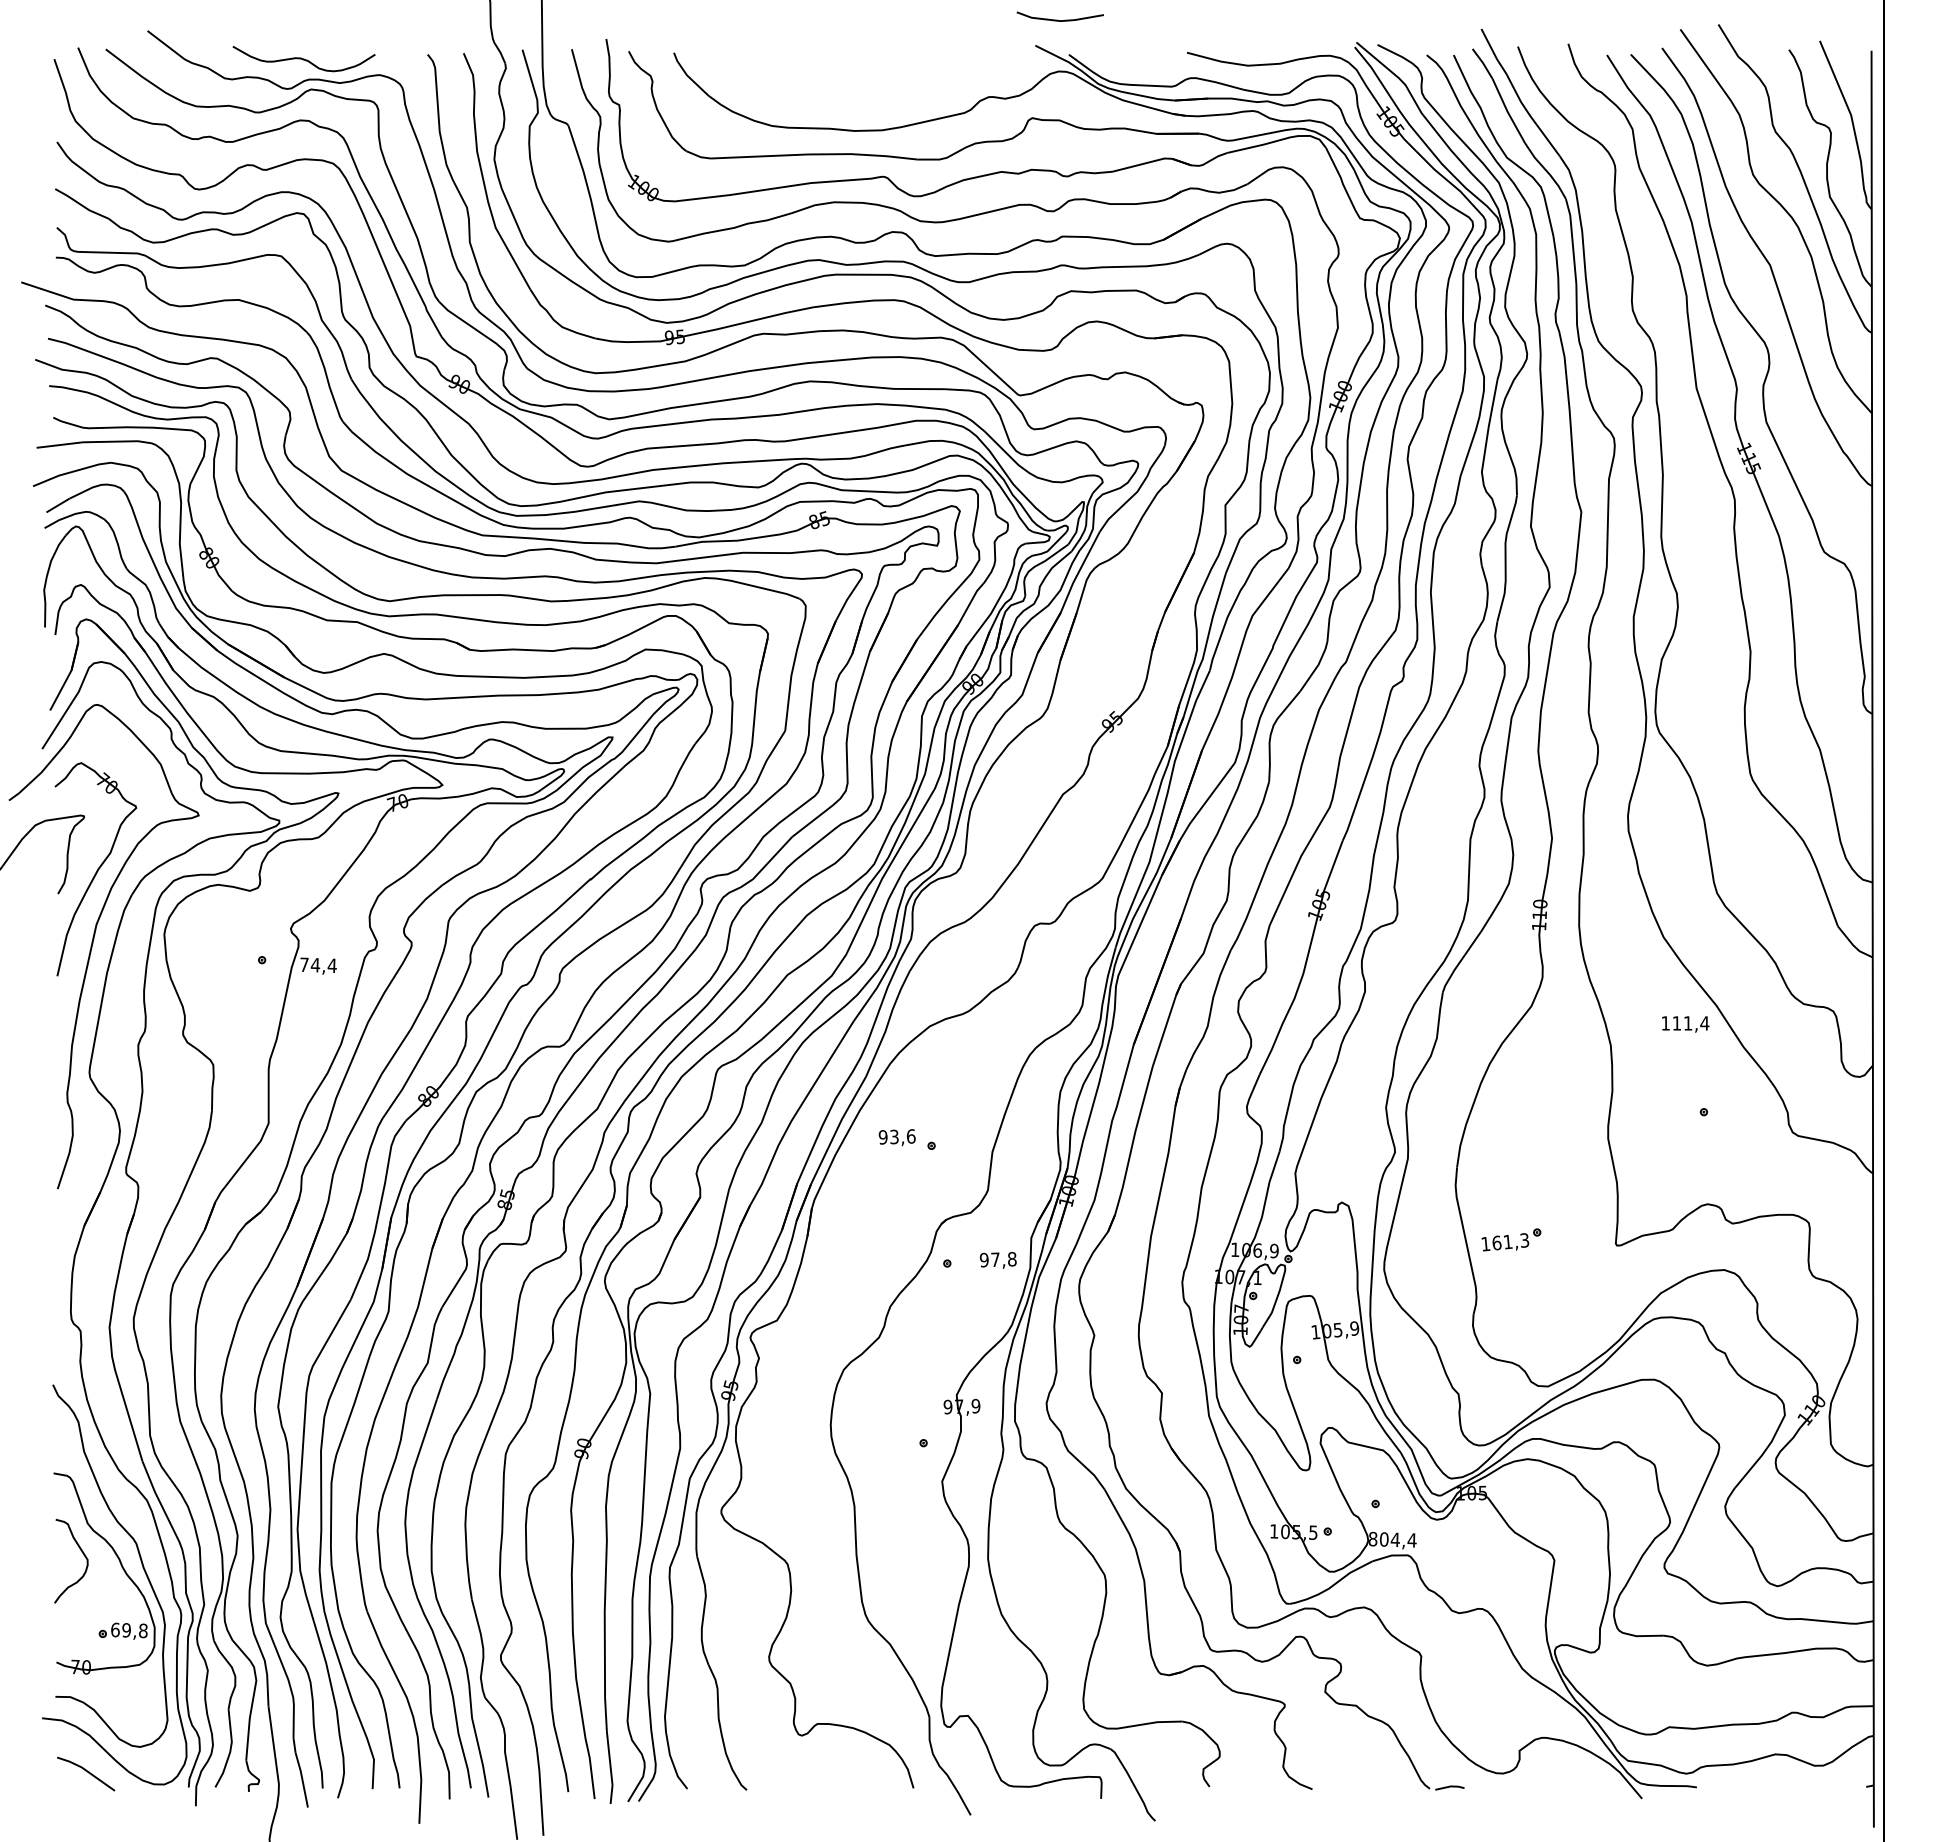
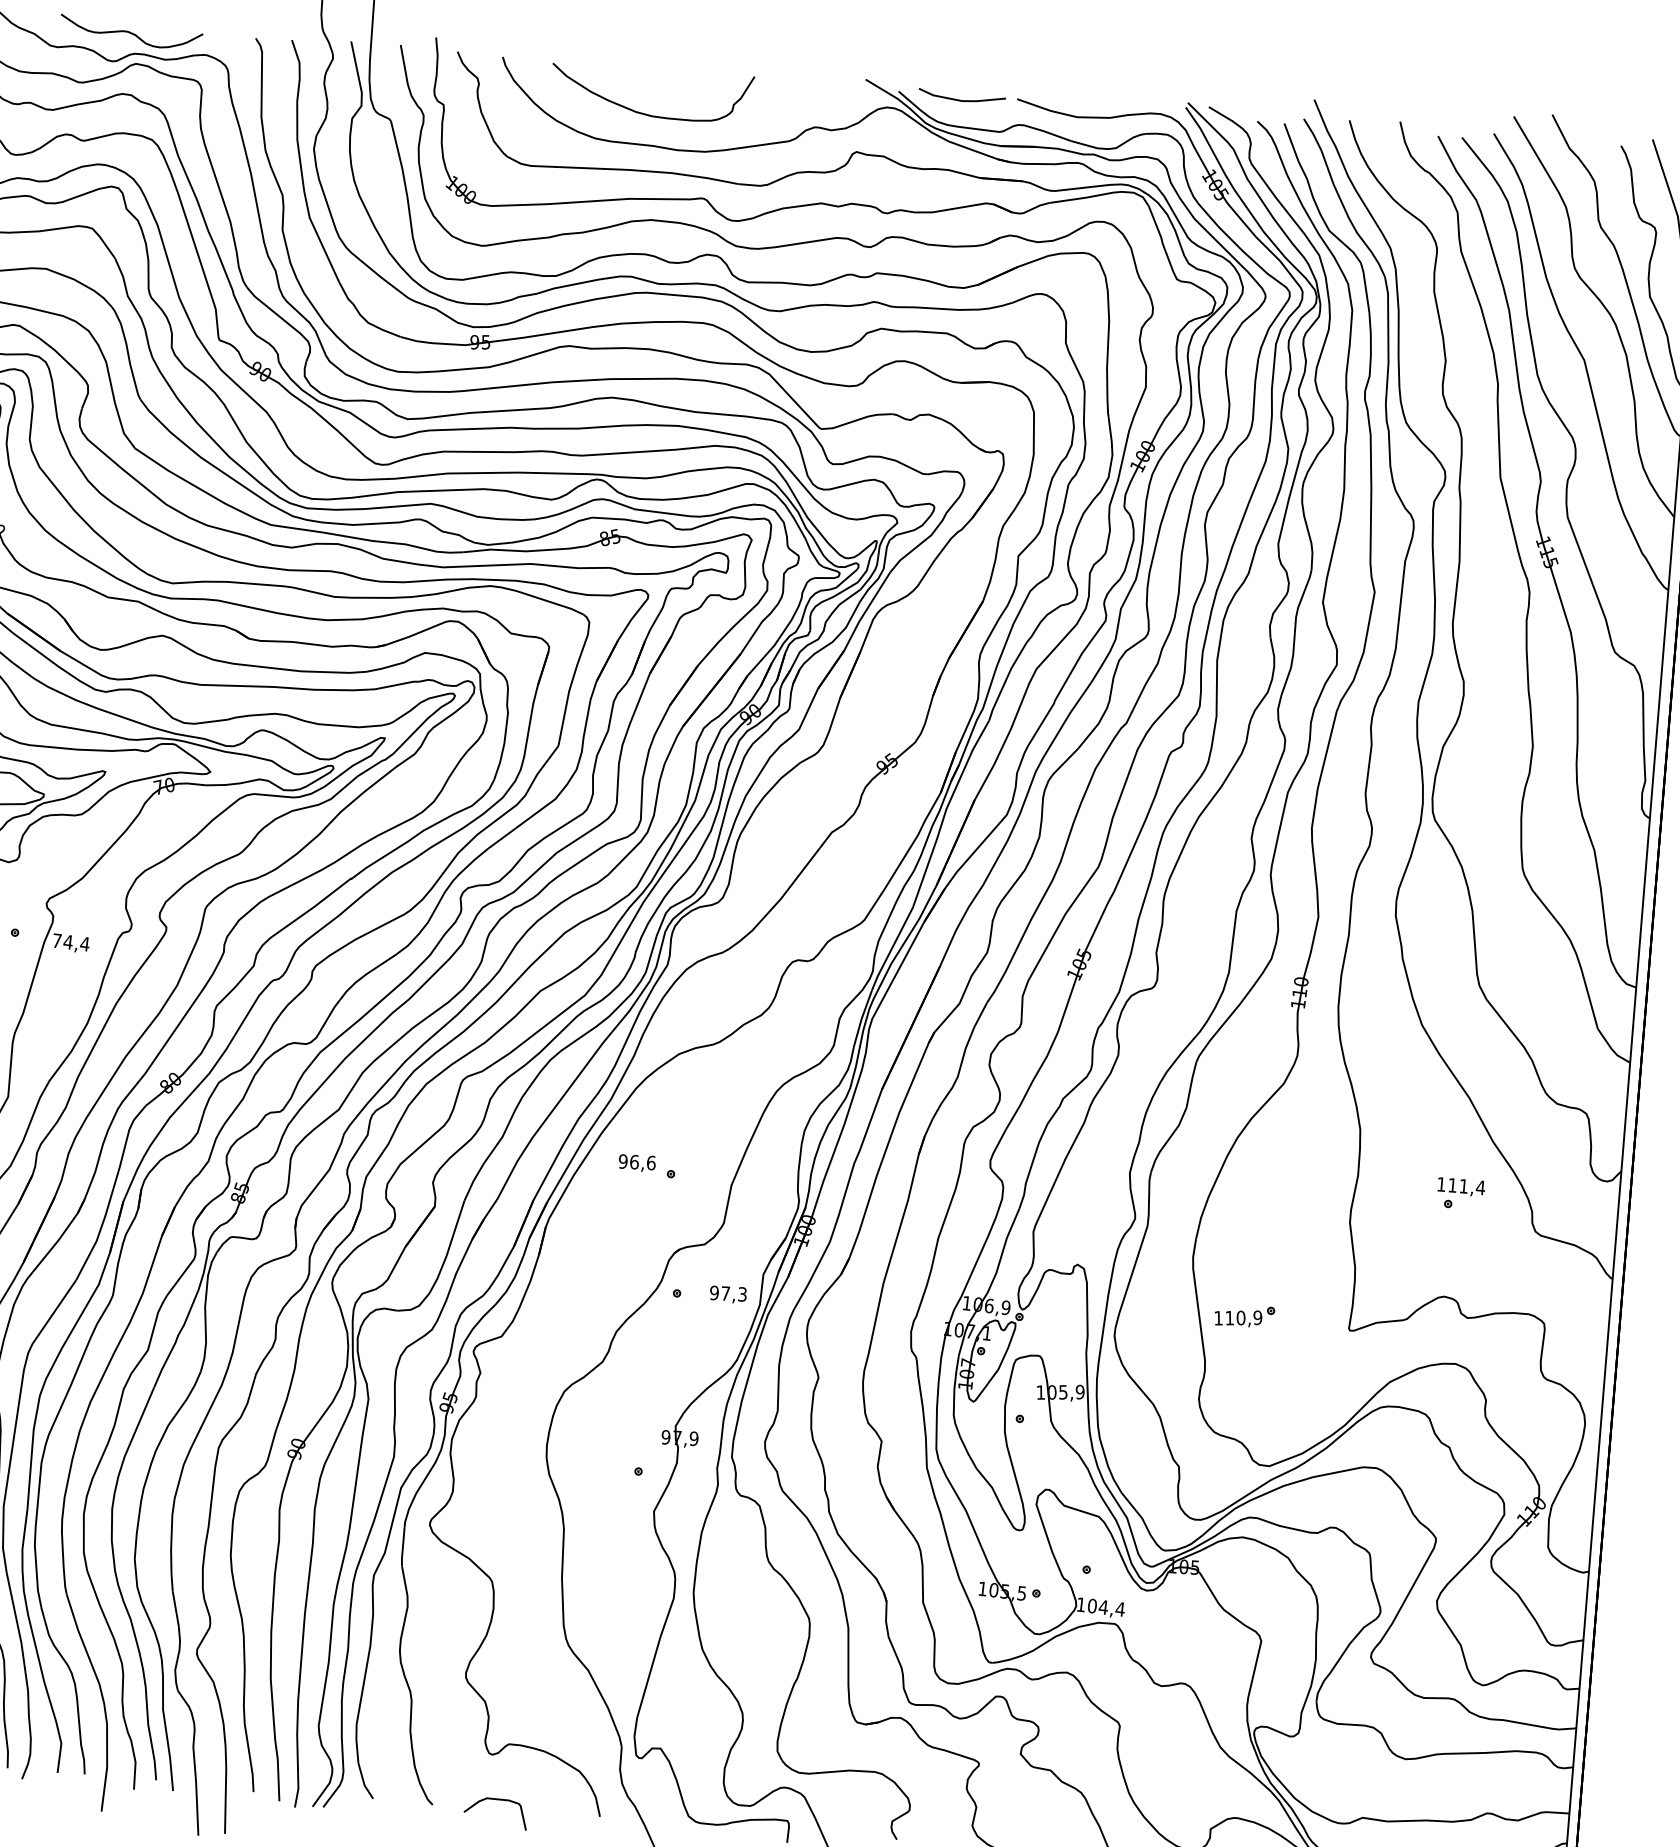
line: (1057, 19) -> (959, 99), moved
curve: (823, 97) -> (649, 114), added
text: (1685, 1024) -> (1461, 1187), moved
text: (894, 1136) -> (634, 1161), 93,6 -> 96,6
text: (1510, 1241) -> (1243, 1317), 161,3 -> 110,9
text: (1012, 1259) -> (742, 1294), 97,8 -> 97,3
text: (1372, 1538) -> (1080, 1604), 804,4 -> 104,4
curve: (810, 1780) -> (497, 1800), added

